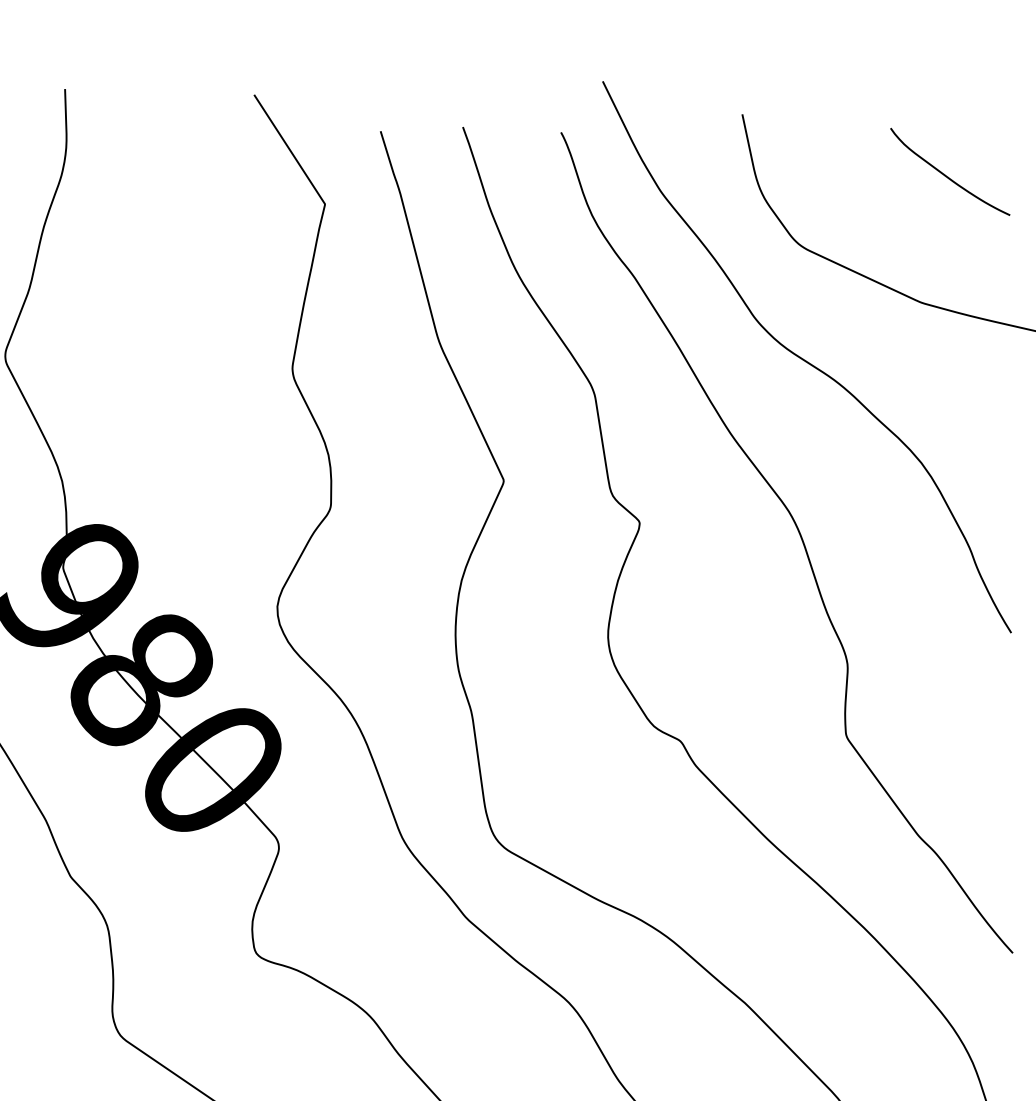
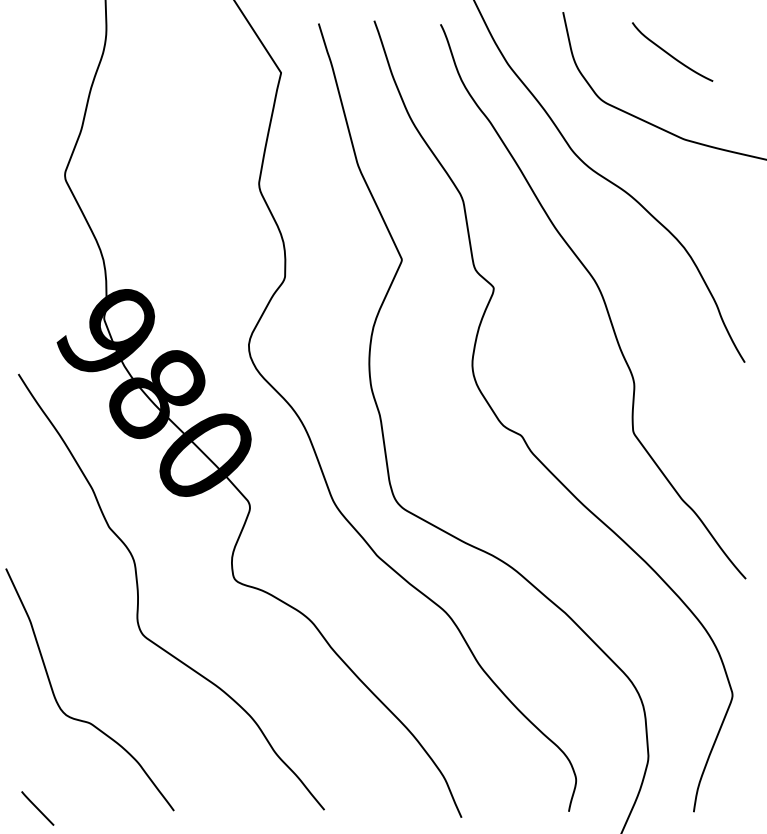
curve: (945, 174) -> (669, 53), moved

